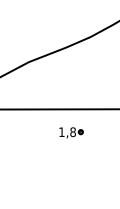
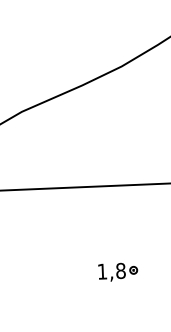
part: (71, 132) -> (118, 271), moved

